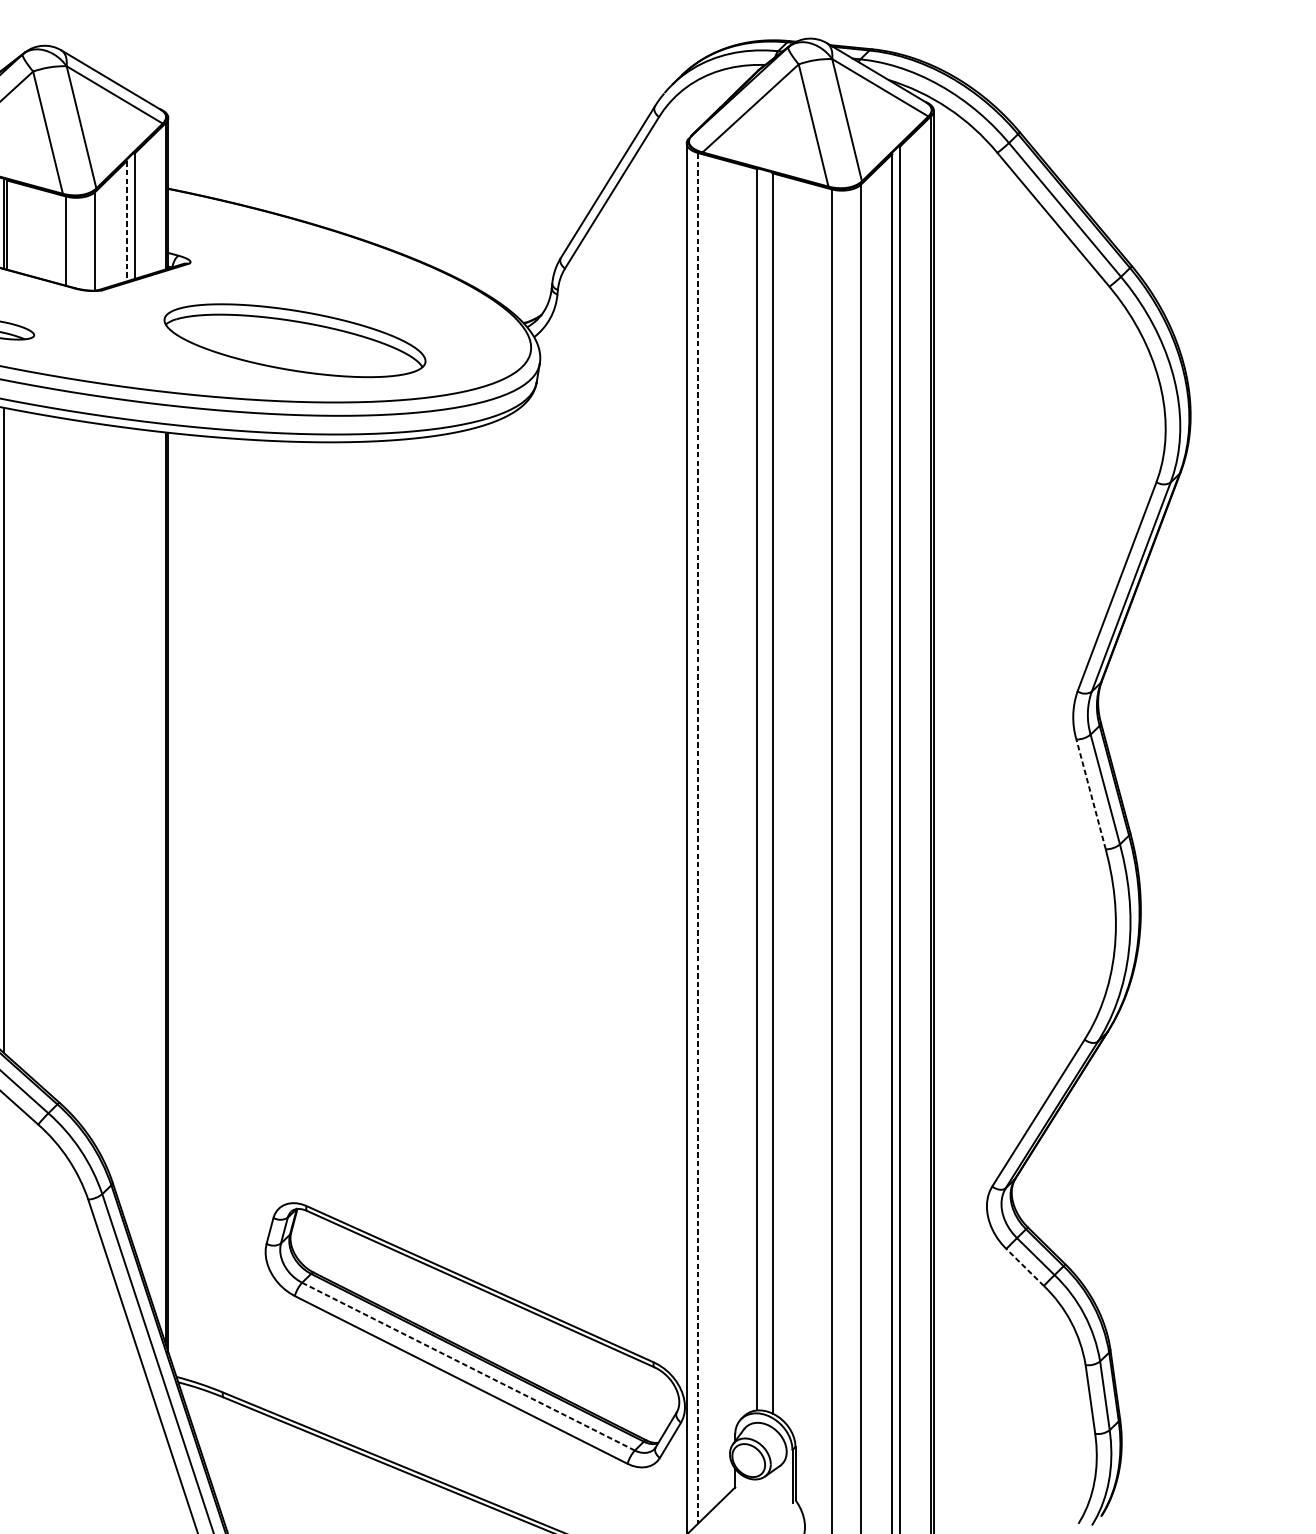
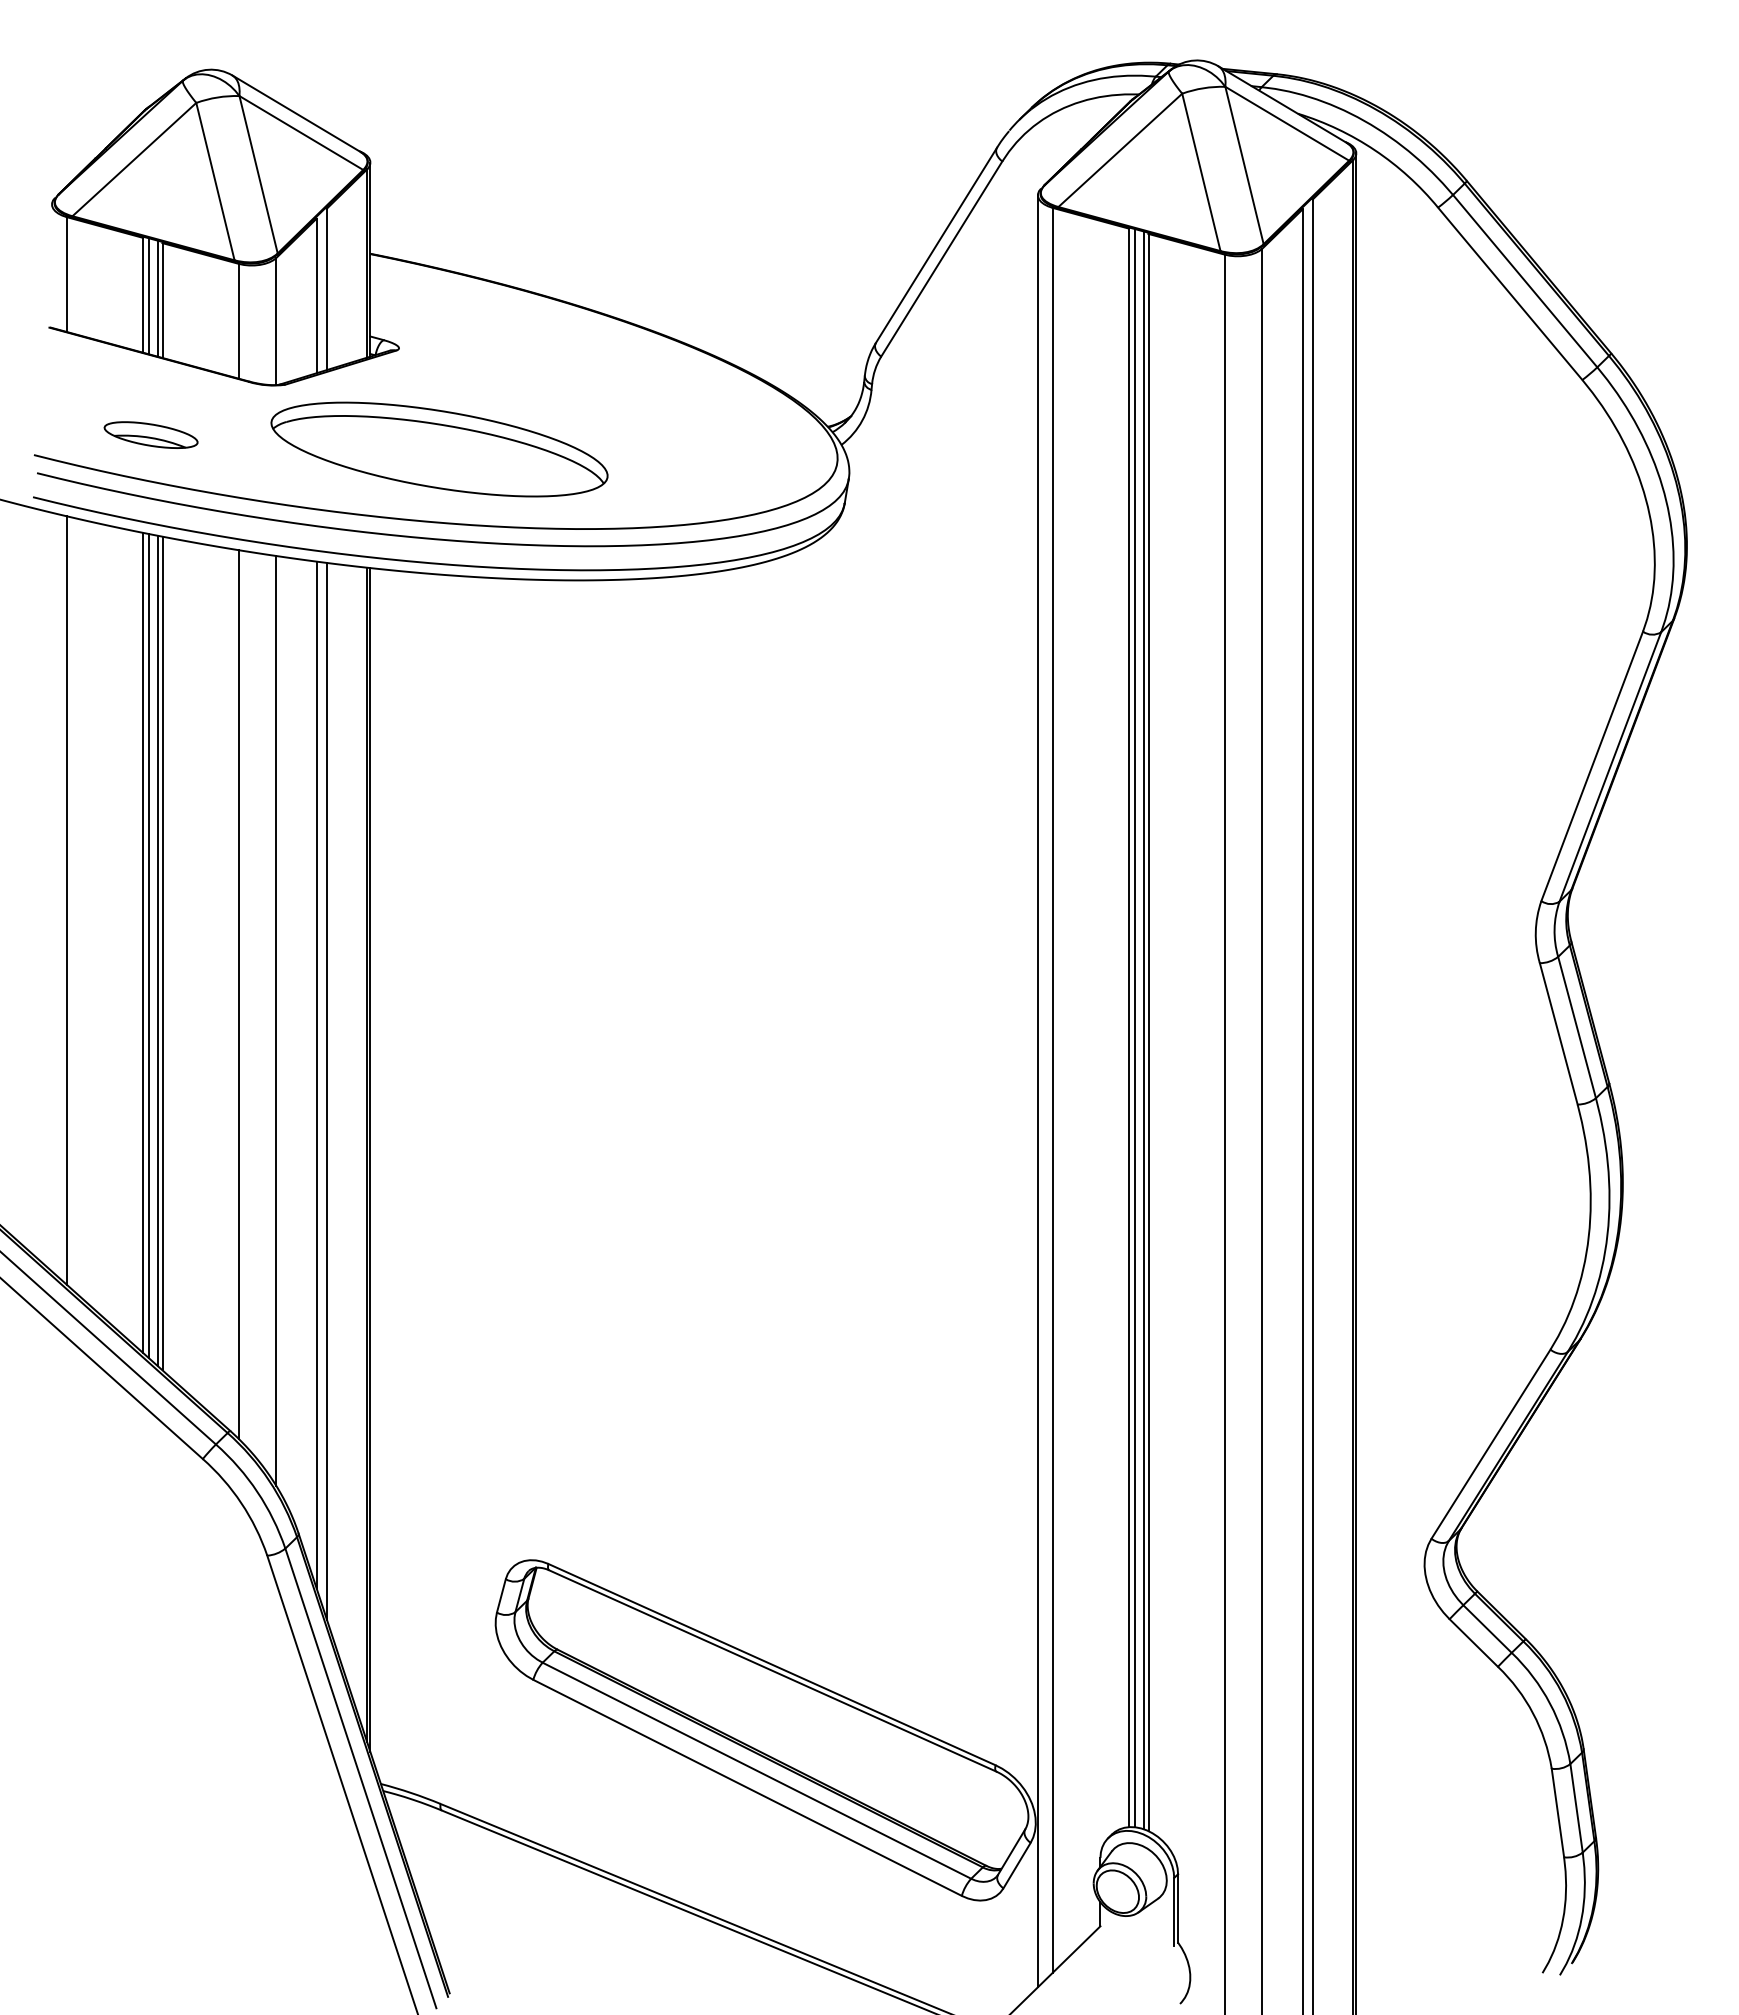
line: (126, 221) -> (316, 296), dashed -> solid
part: (294, 340) -> (439, 449), moved
line: (6, 732) -> (162, 953), added
line: (65, 763) -> (238, 994), added
line: (95, 784) -> (276, 1021), added
line: (761, 790) -> (1134, 1028), added
line: (769, 791) -> (1144, 1030), added
line: (1090, 794) -> (1558, 1033), dashed -> solid
line: (126, 826) -> (316, 1074), added
line: (135, 838) -> (327, 1090), added
line: (697, 838) -> (1052, 1090), dashed -> solid
line: (1024, 1267) -> (1473, 1643), dashed -> solid
line: (468, 1366) -> (756, 1770), dashed -> solid

